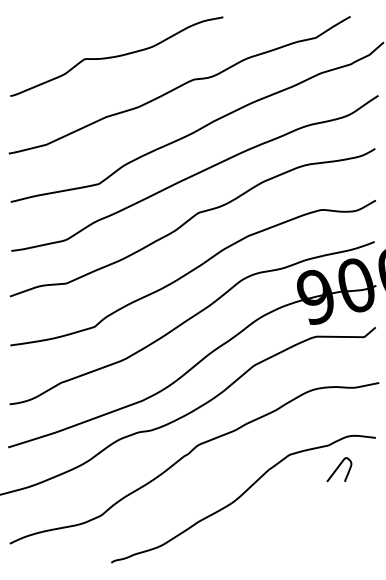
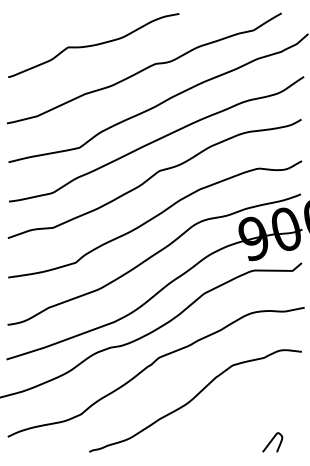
curve: (338, 468) -> (271, 441), moved

